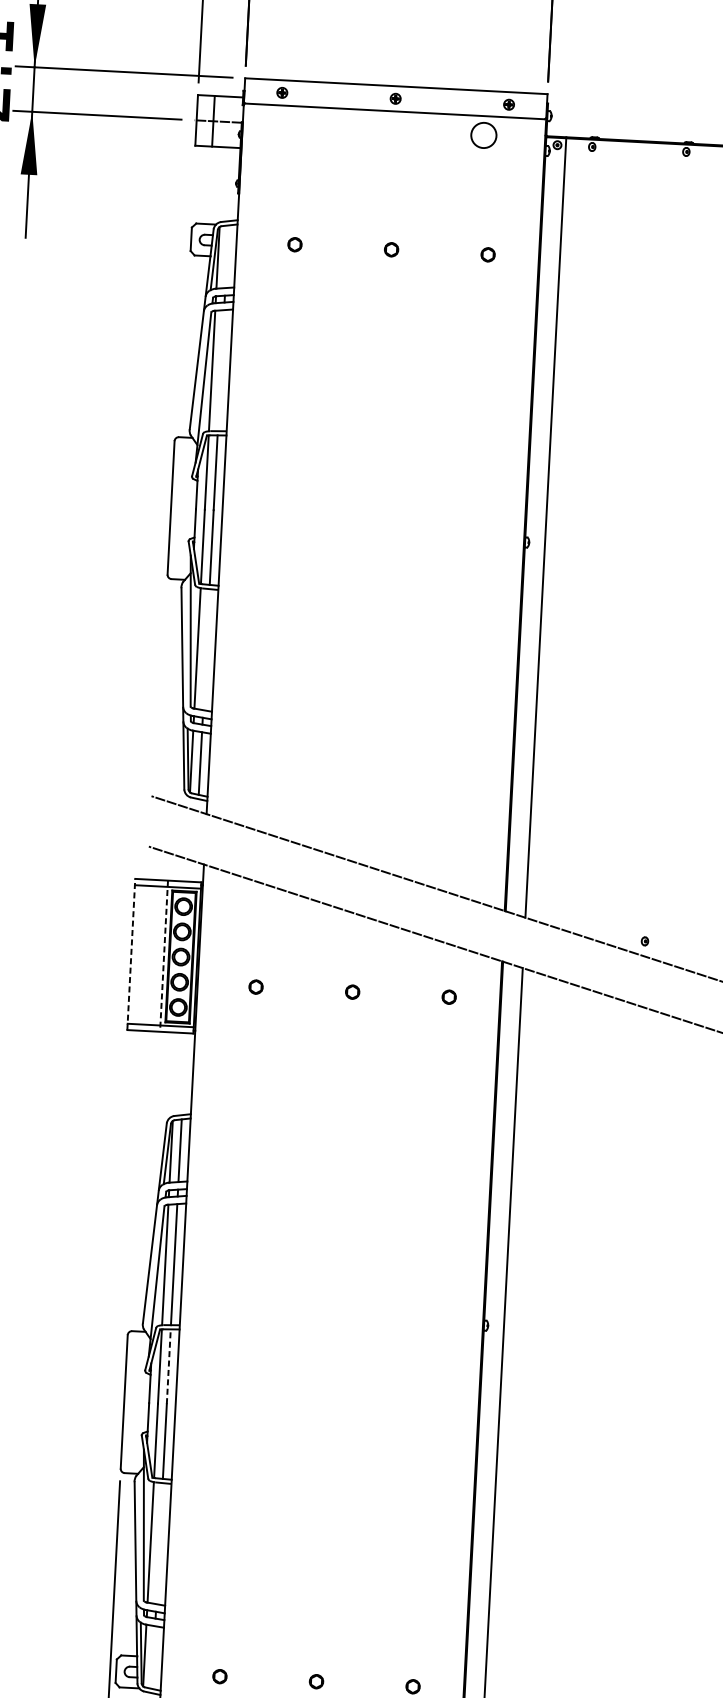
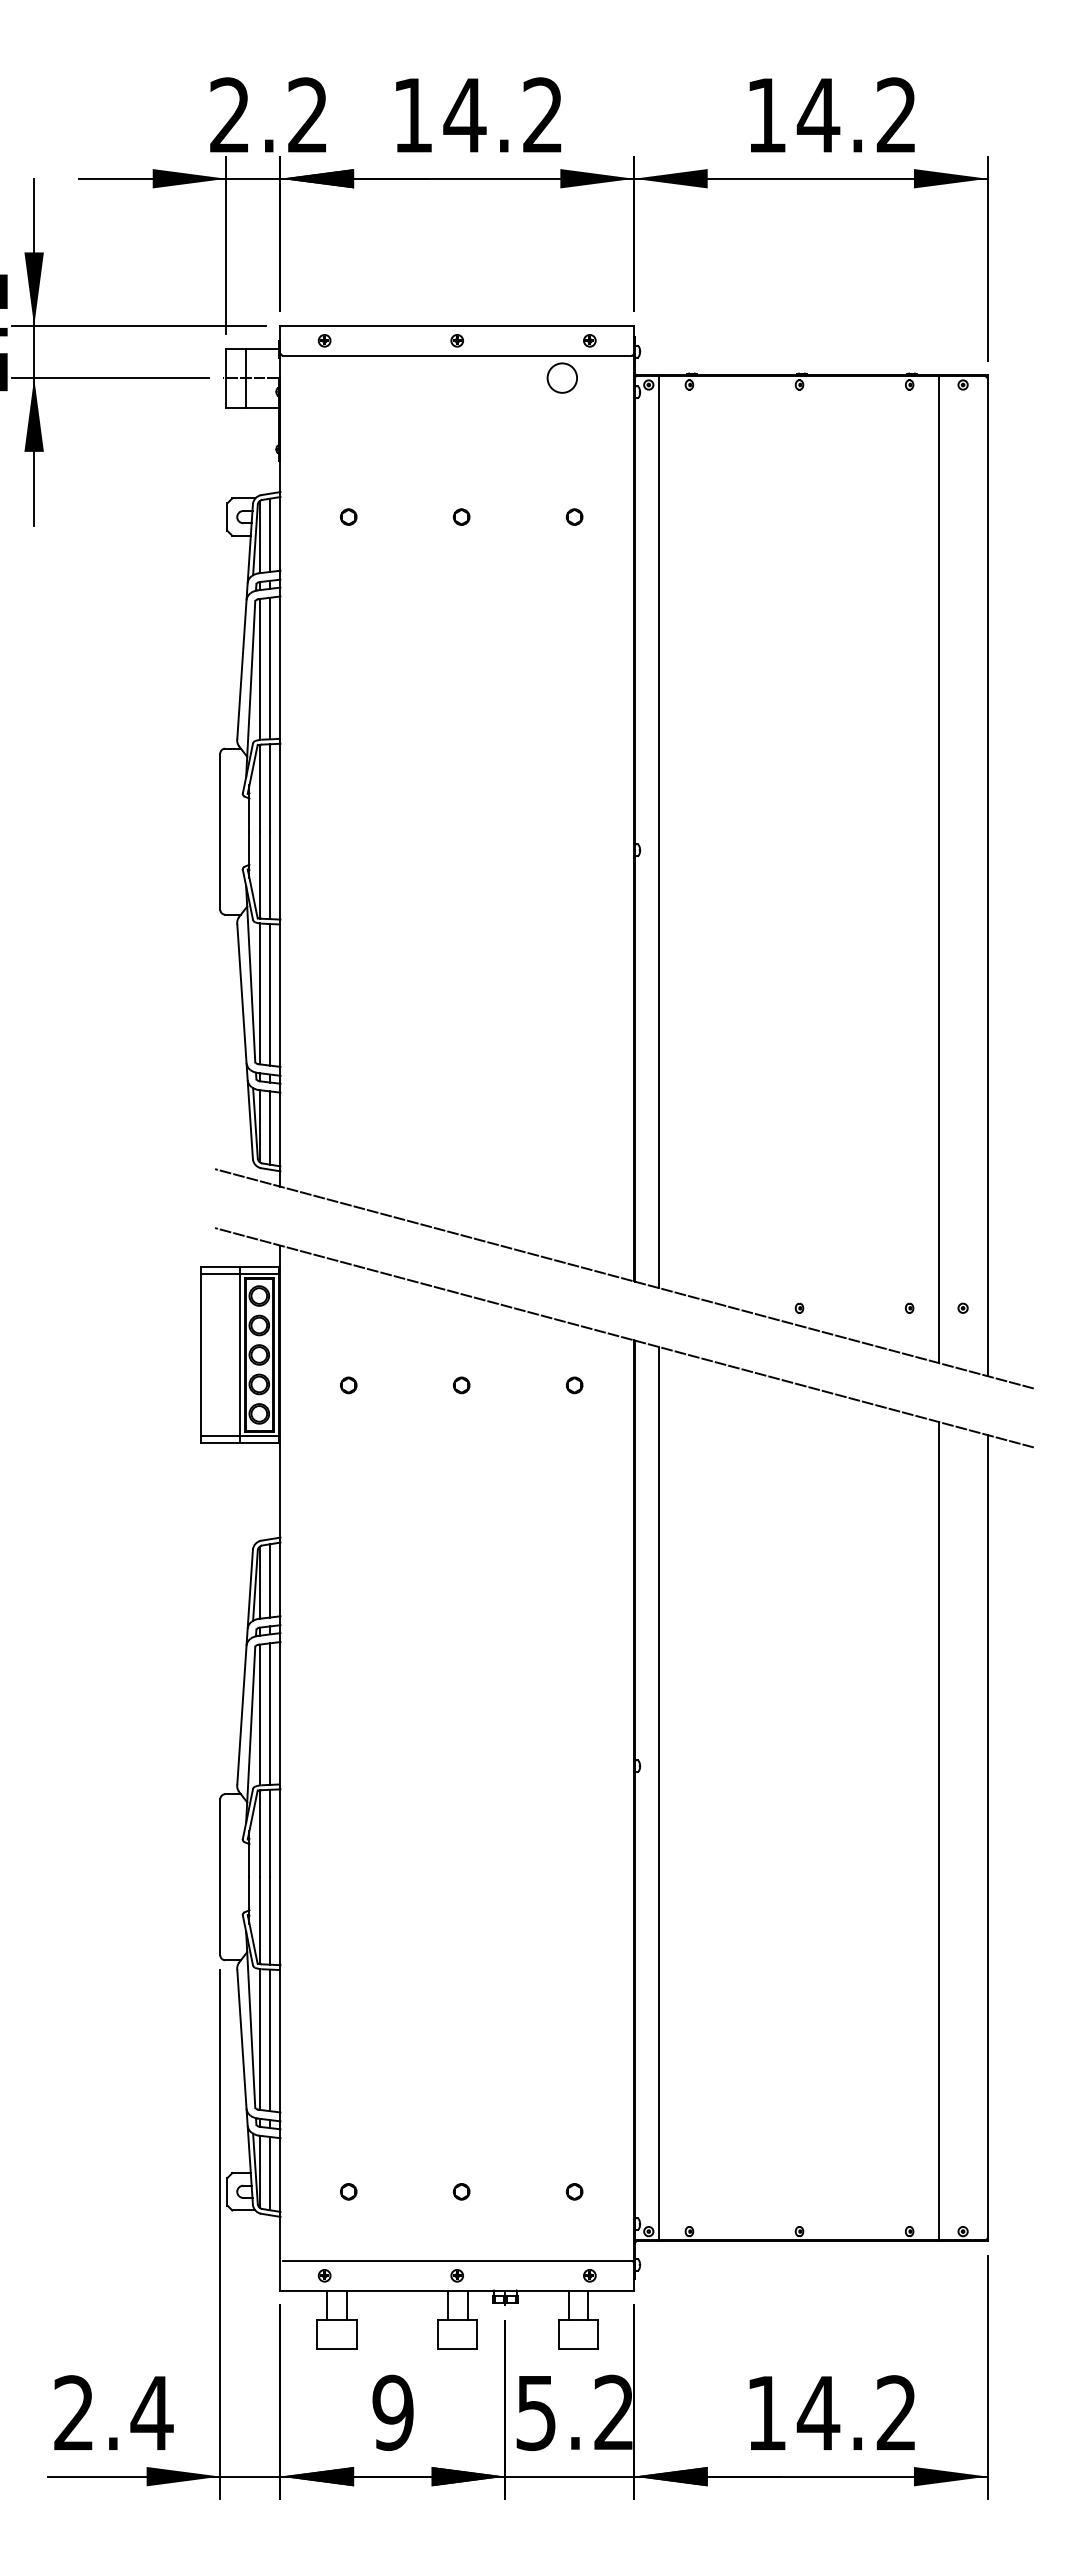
line: (227, 256) -> (270, 534), added
line: (221, 370) -> (270, 668), added
line: (206, 649) -> (270, 994), added
line: (131, 954) -> (201, 1354), dashed -> solid
line: (164, 956) -> (239, 1355), dashed -> solid
line: (169, 1366) -> (270, 1833), dashed -> solid
line: (159, 1543) -> (270, 2040), added
line: (153, 1657) -> (270, 2173), added

